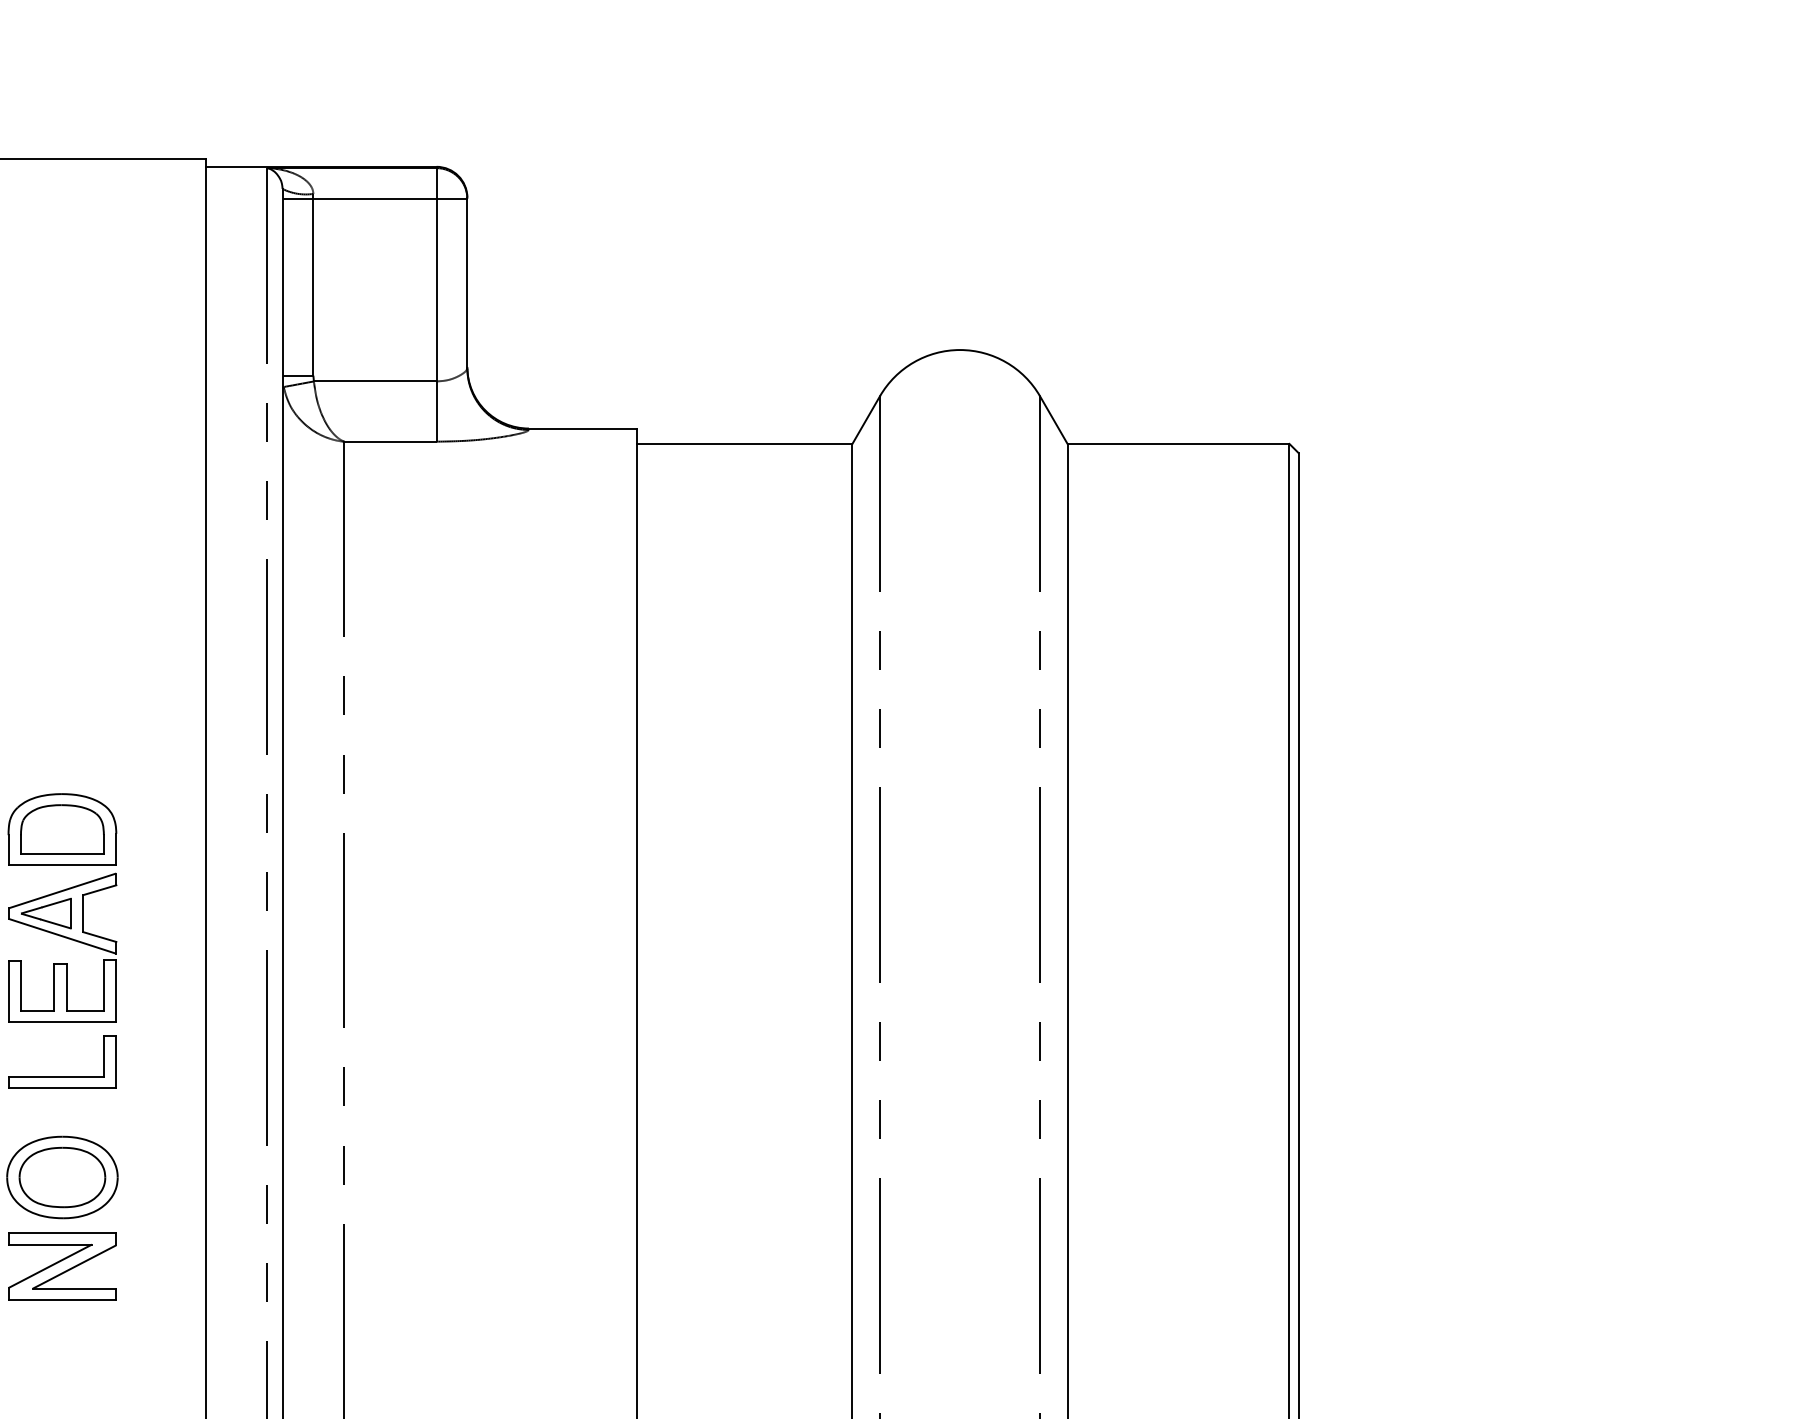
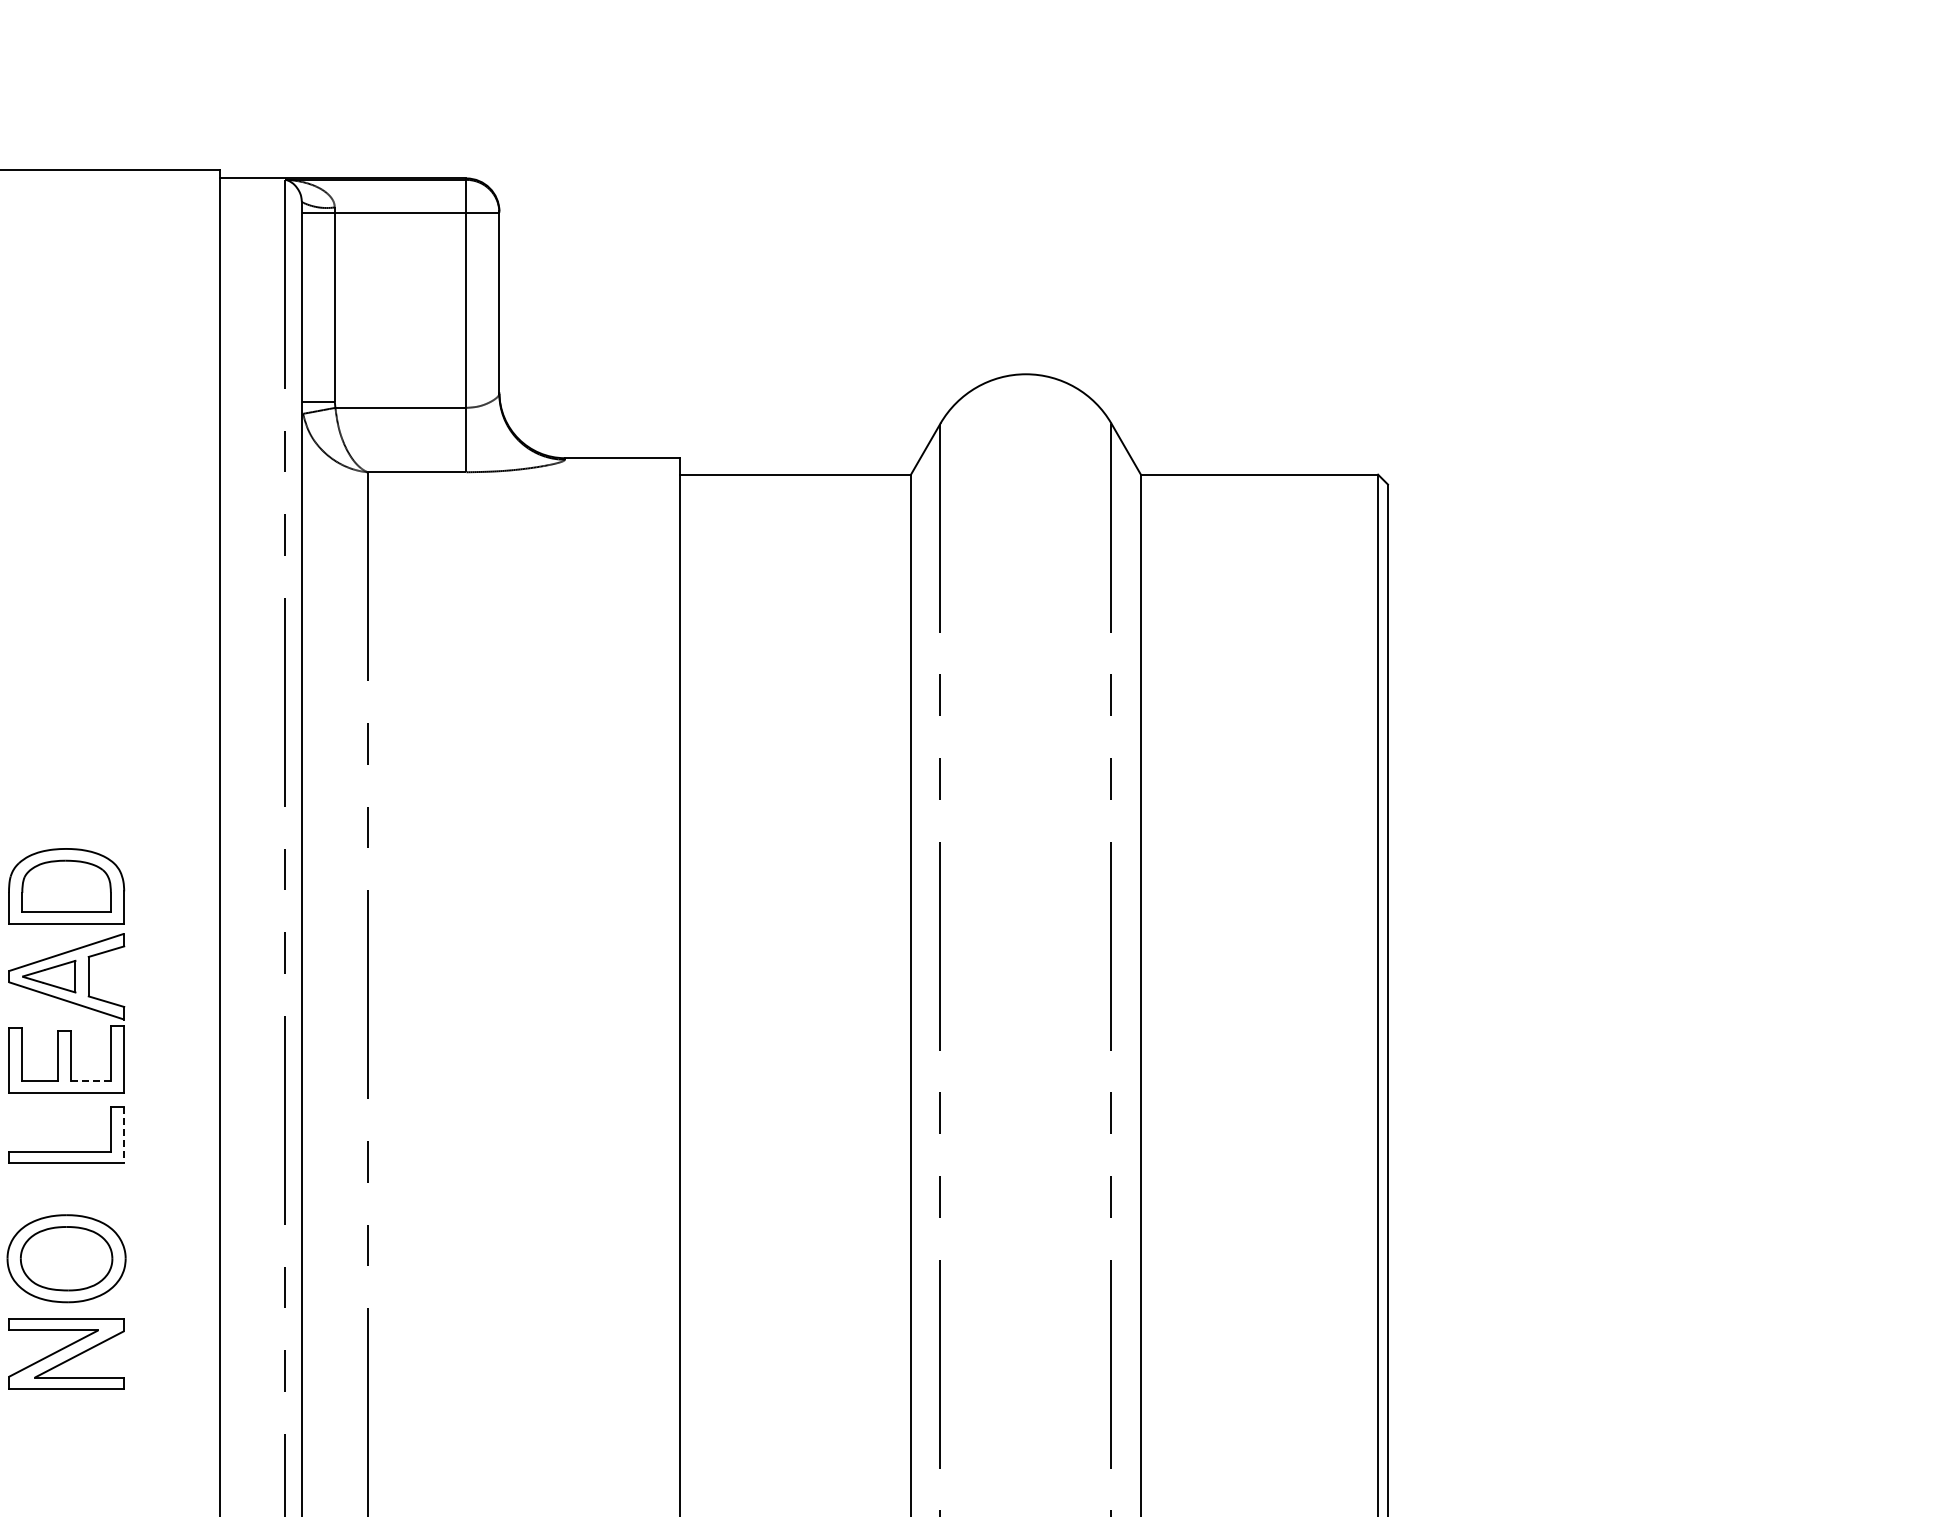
line: (84, 1010) -> (90, 1080), solid -> dashed
line: (116, 1062) -> (124, 1135), solid -> dashed

